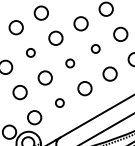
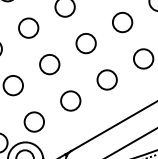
circle: (95, 48) -> (122, 21), size x1.67
circle: (30, 52) -> (28, 27), size x1.67
circle: (69, 63) -> (84, 43), size x1.67
circle: (59, 102) -> (70, 100), size x1.67

